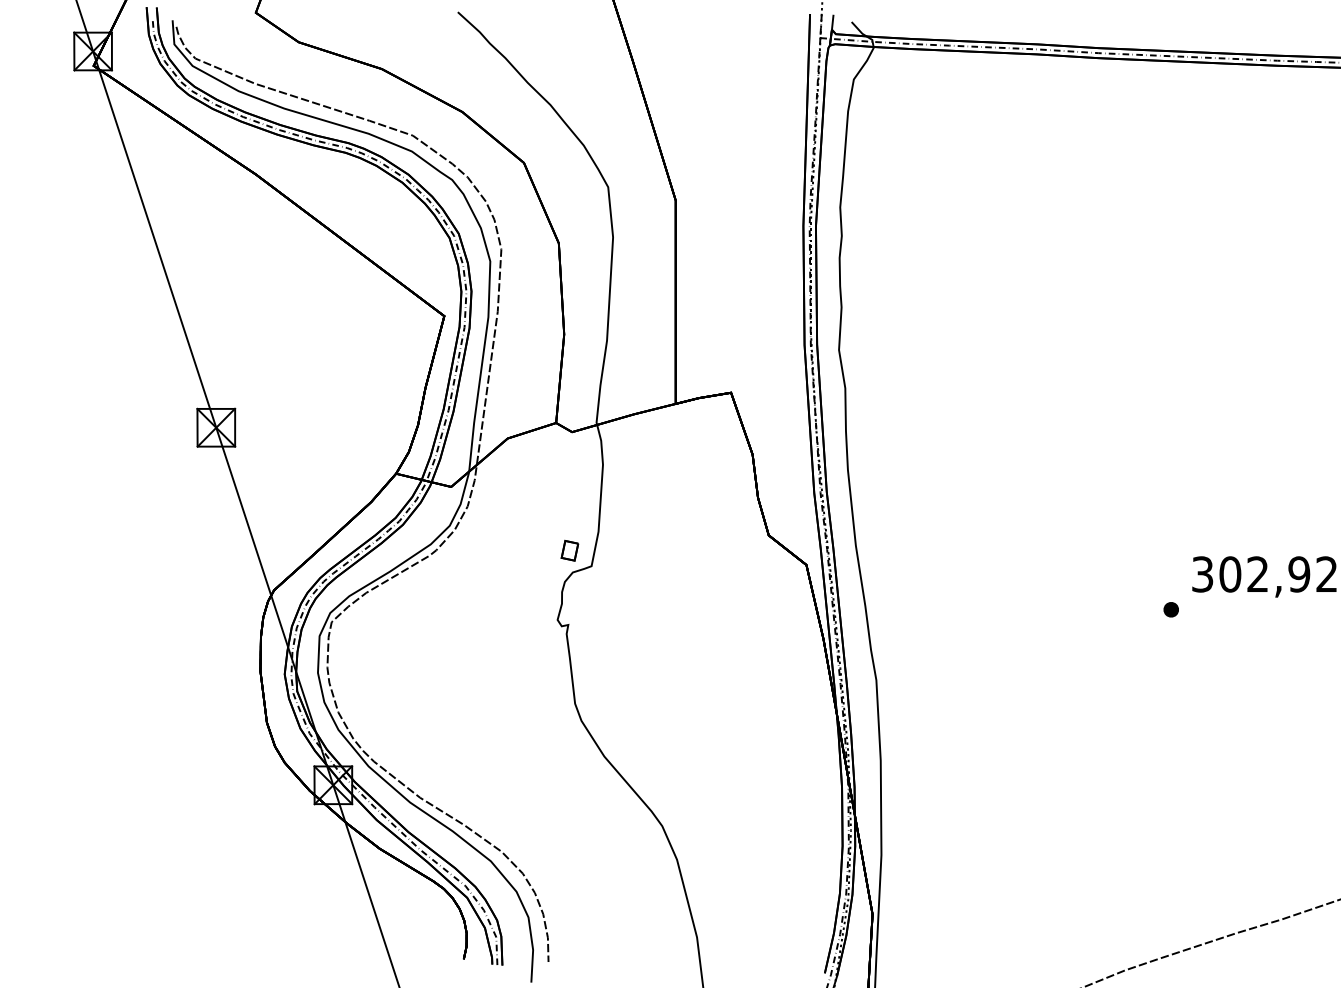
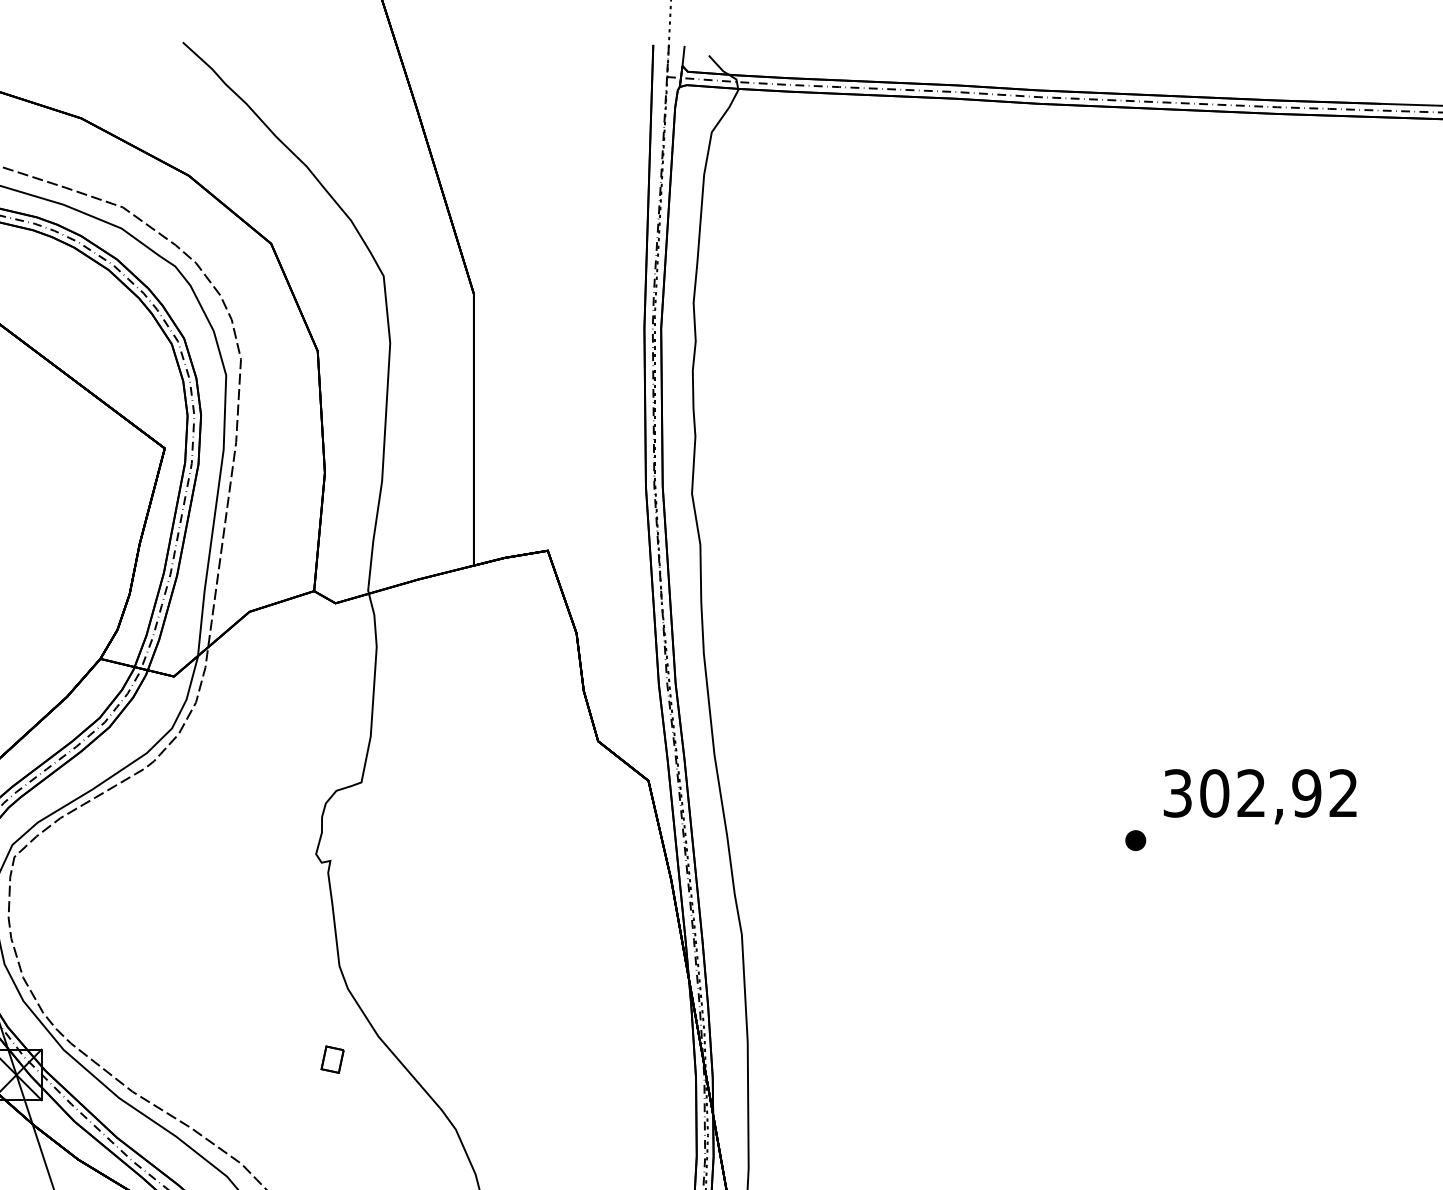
part: (569, 550) -> (331, 1059), moved

